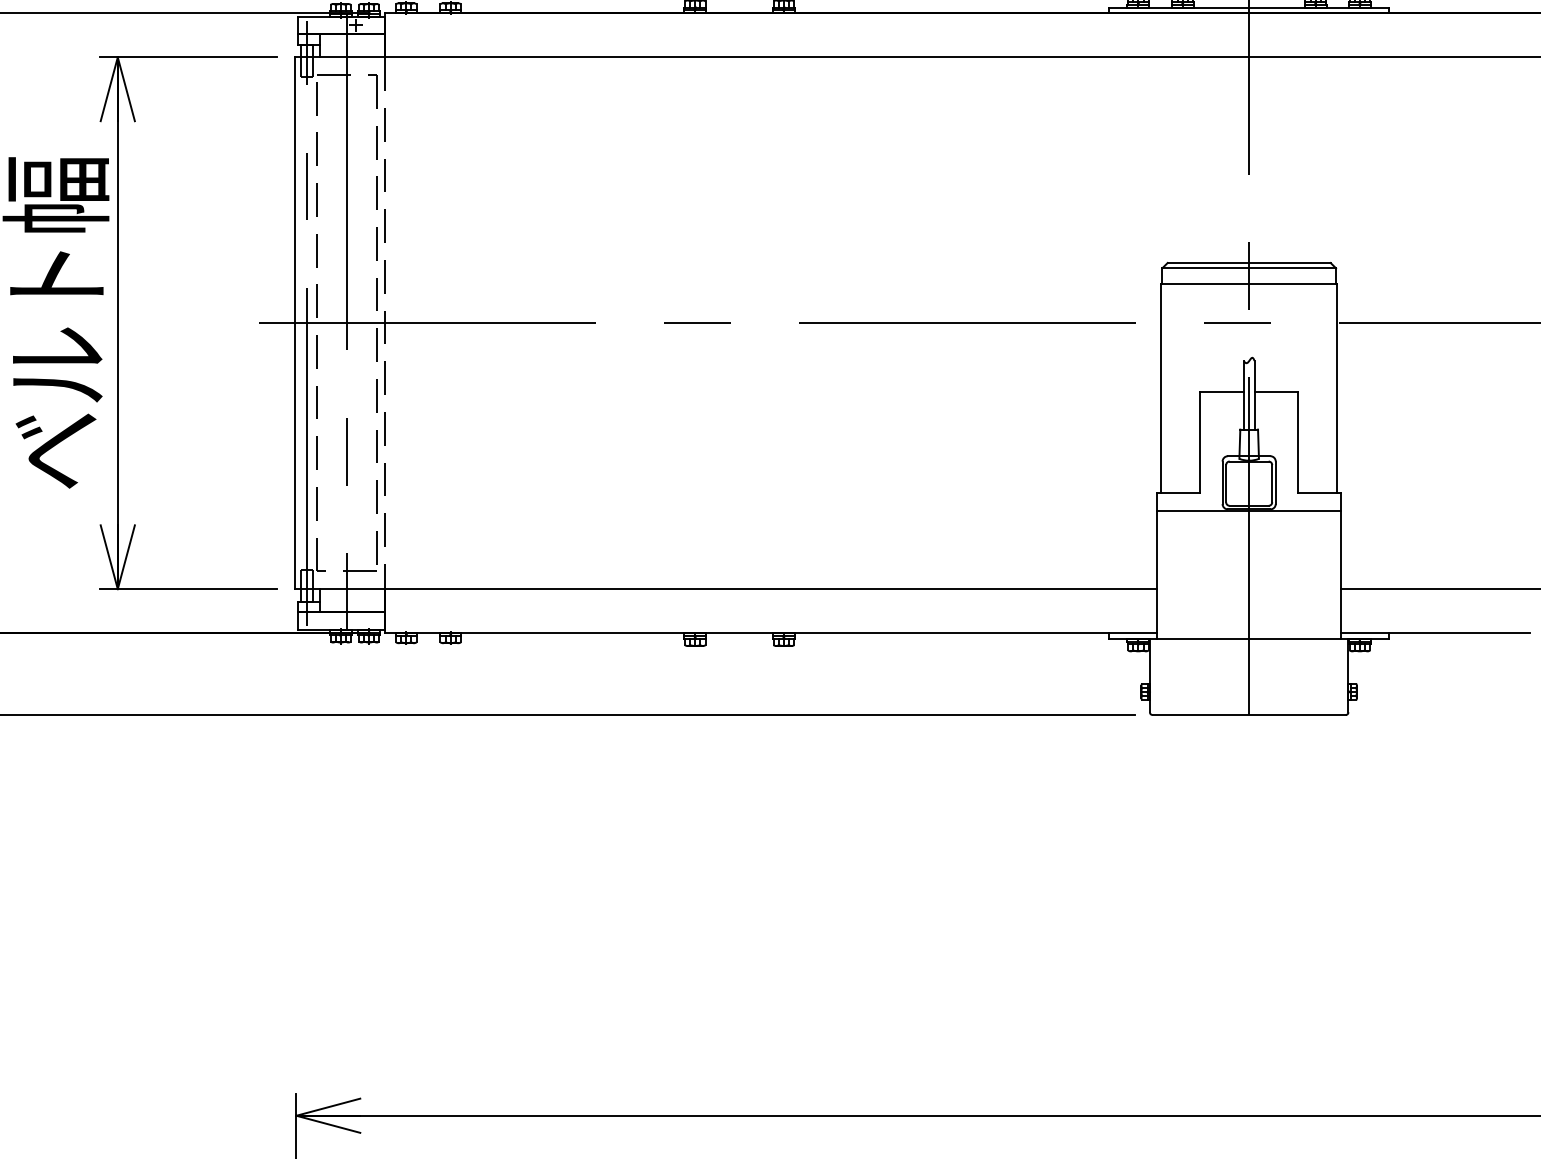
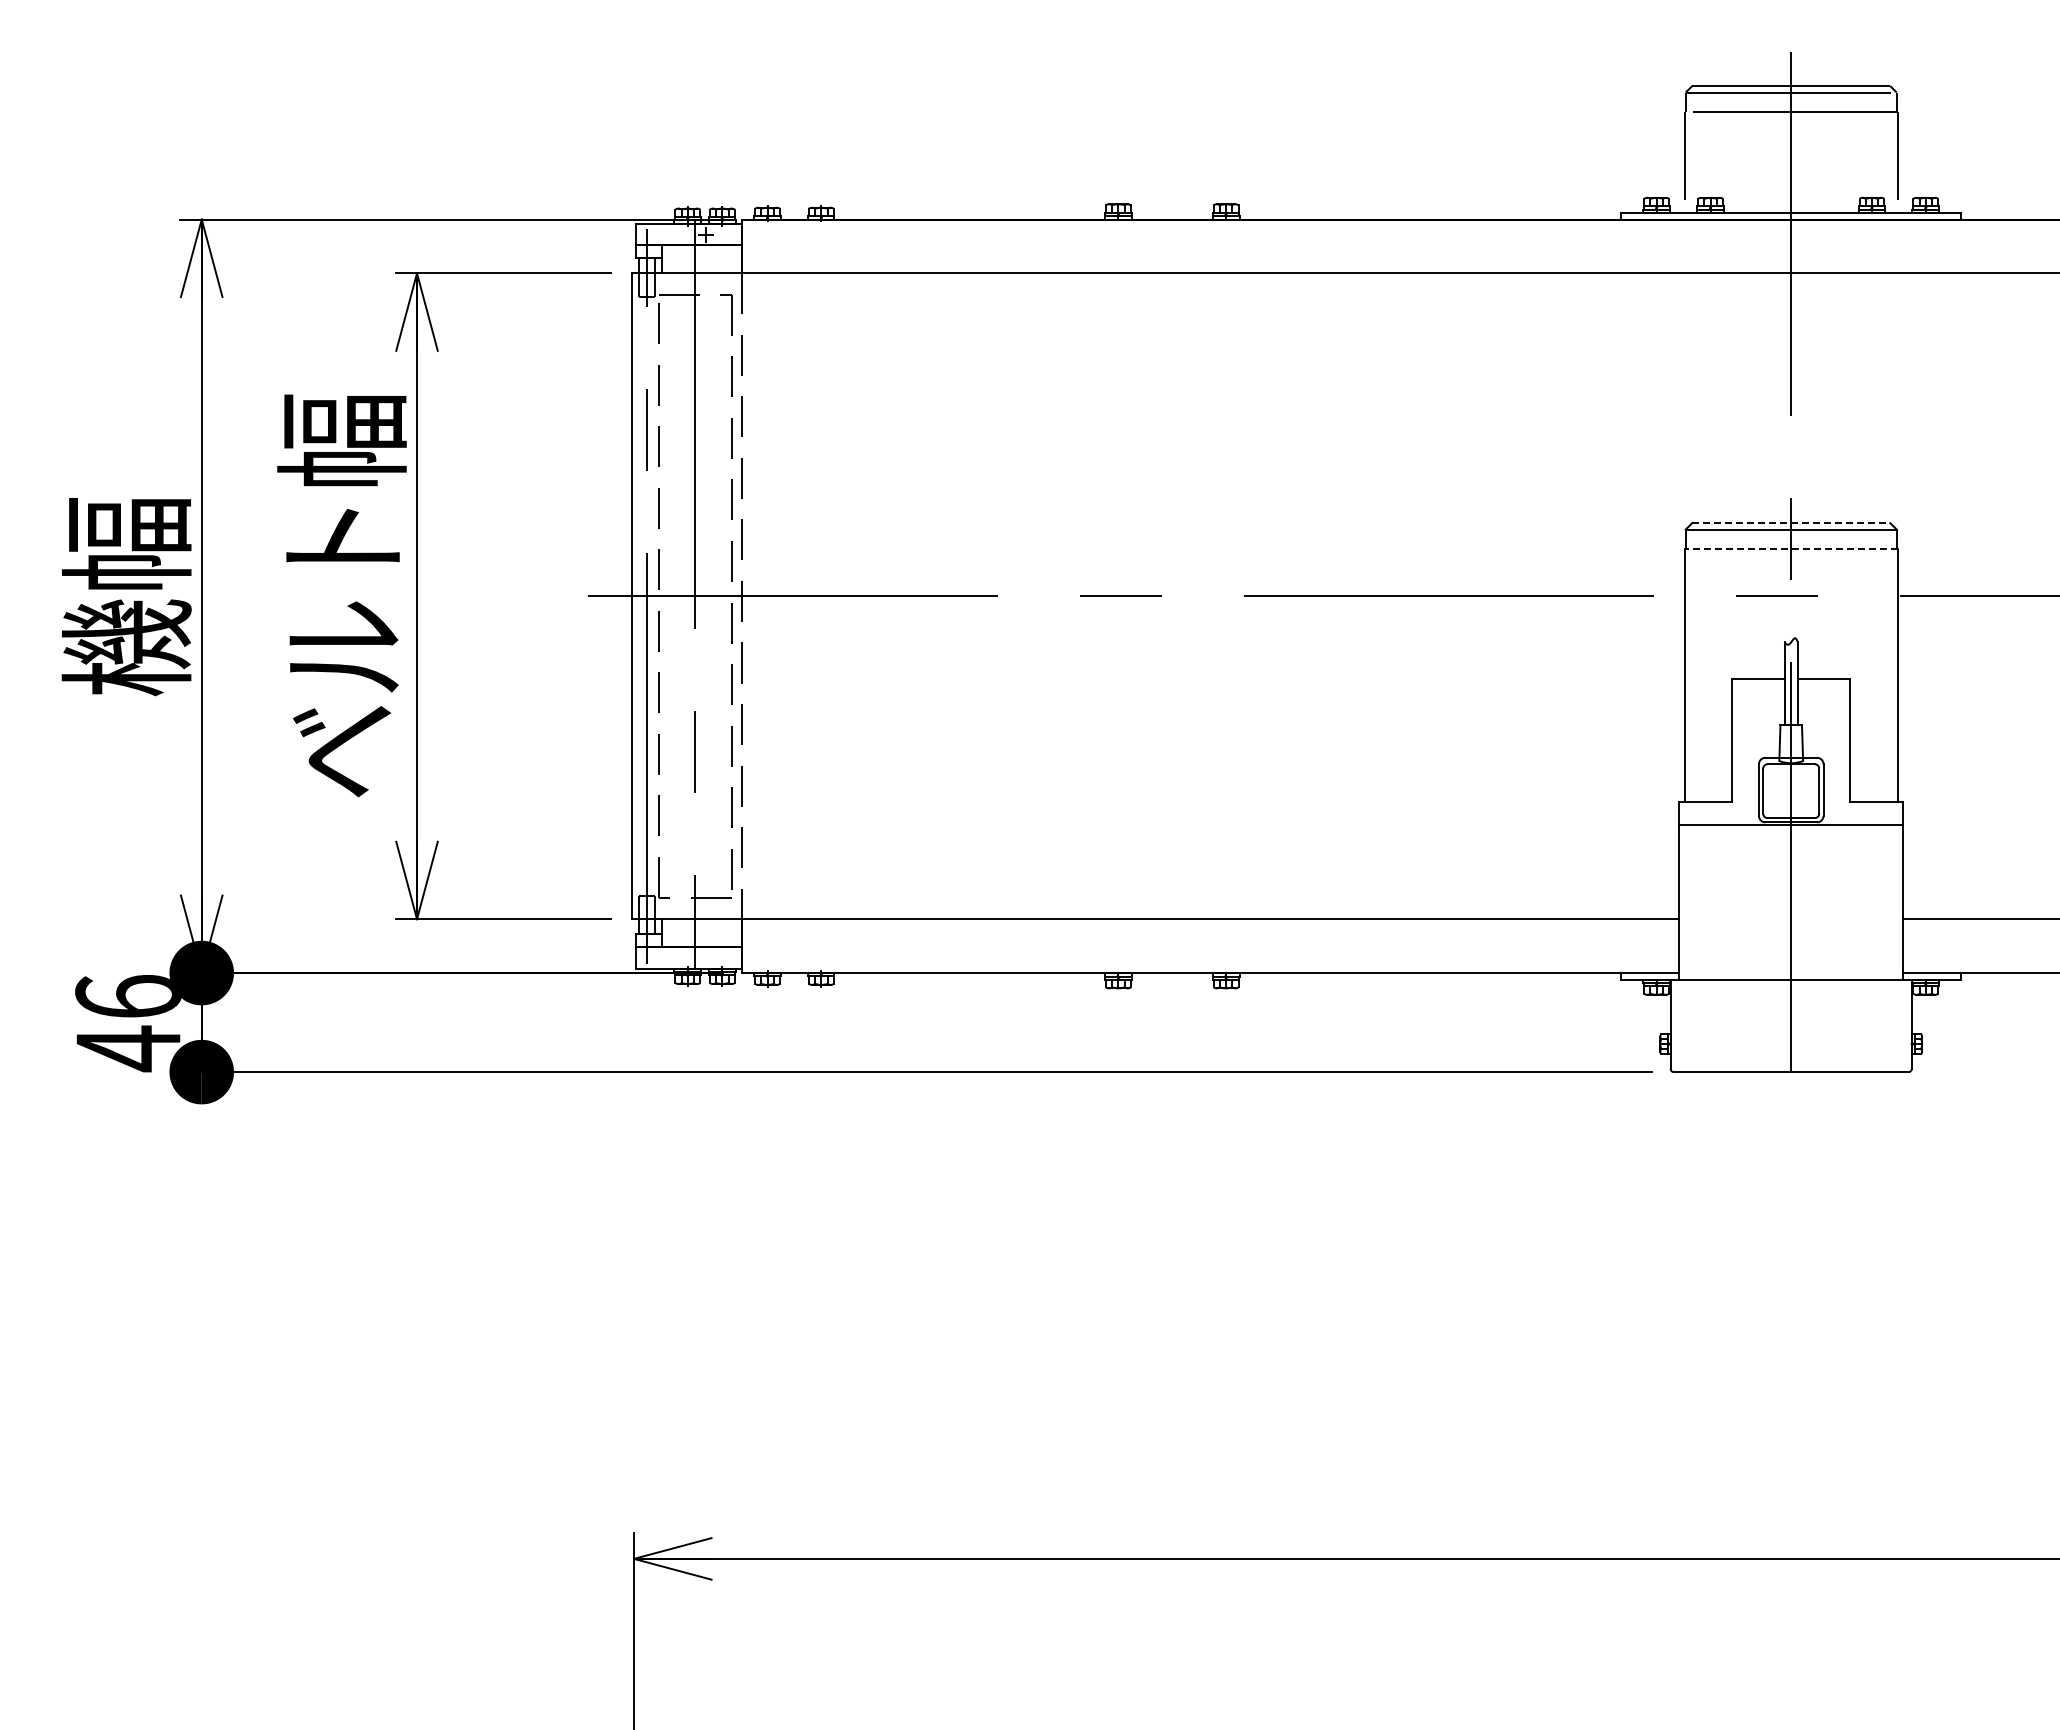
line: (1249, 263) -> (1791, 523), solid -> dashed
line: (1249, 283) -> (1791, 548), solid -> dashed

